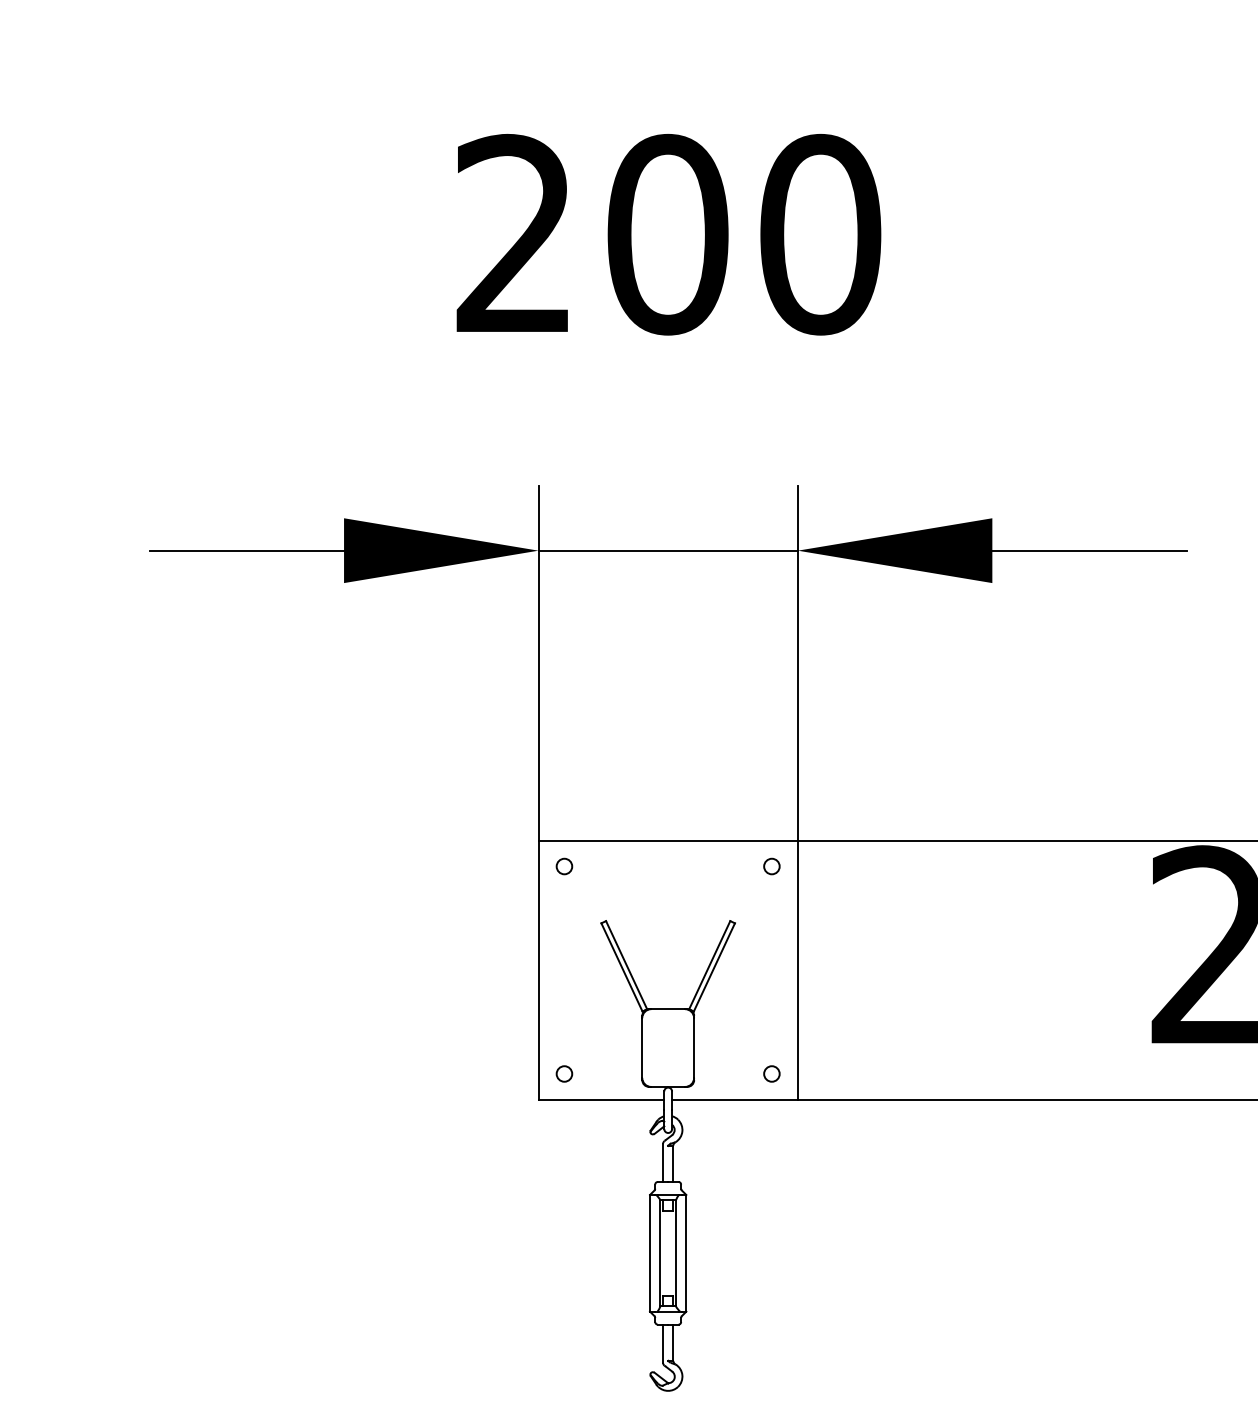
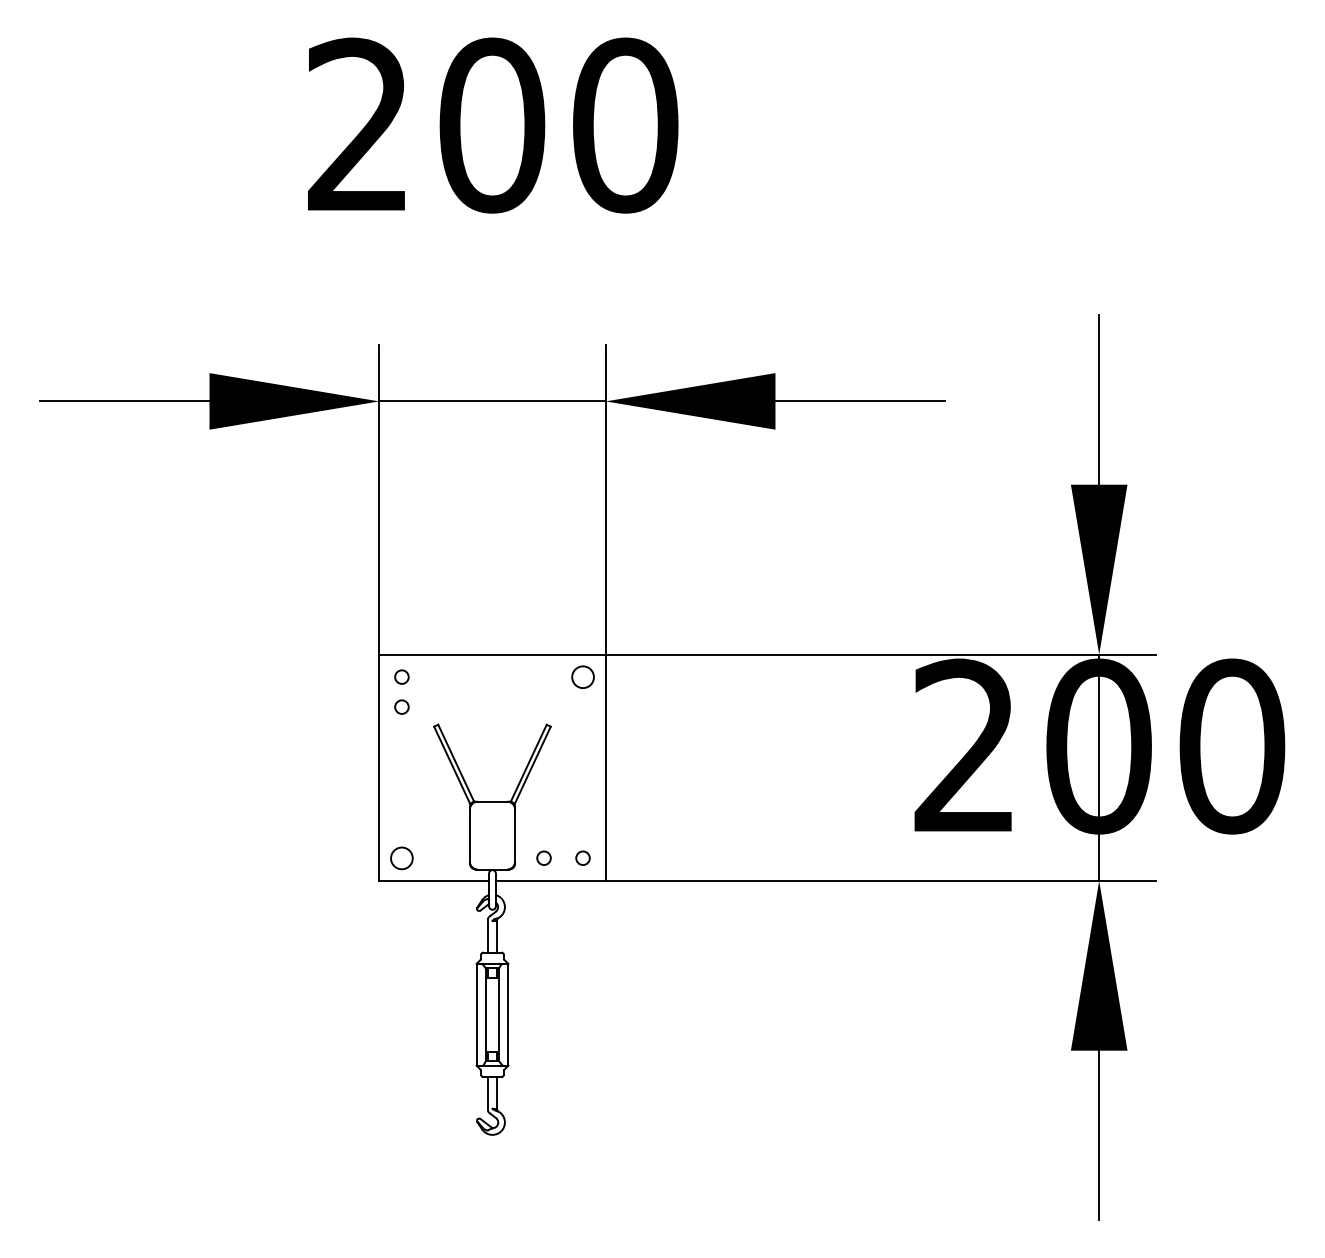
circle: (771, 865) -> (582, 676), size x1.6
circle: (563, 900) -> (401, 706), added
circle: (563, 1073) -> (401, 857), size x1.6
circle: (726, 1073) -> (543, 857), added

